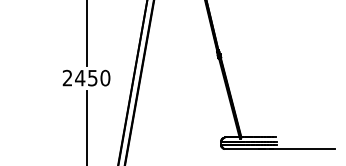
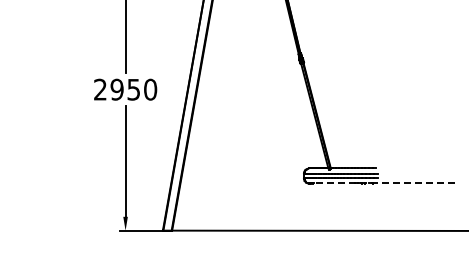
text: (80, 77) -> (117, 89), 2450 -> 2950
line: (278, 148) -> (380, 183), solid -> dashed

